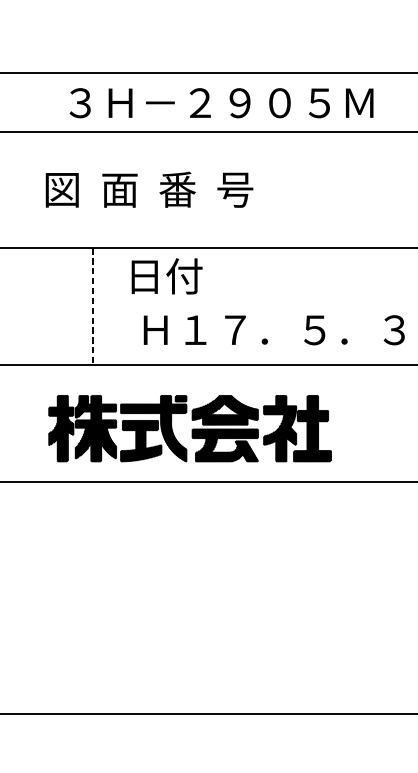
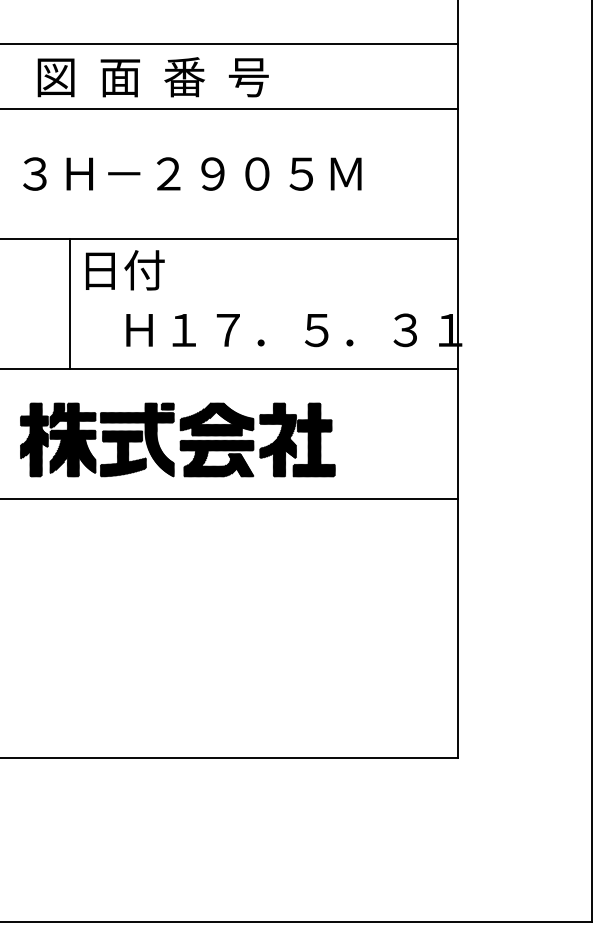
text: (218, 103) -> (209, 77), ３Ｈ－２９０５Ｍ -> 図  面  番  号
text: (200, 189) -> (189, 173), 図  面  番  号 -> ３Ｈ－２９０５Ｍ
text: (167, 276) -> (125, 270), moved
line: (92, 307) -> (69, 304), dashed -> solid

